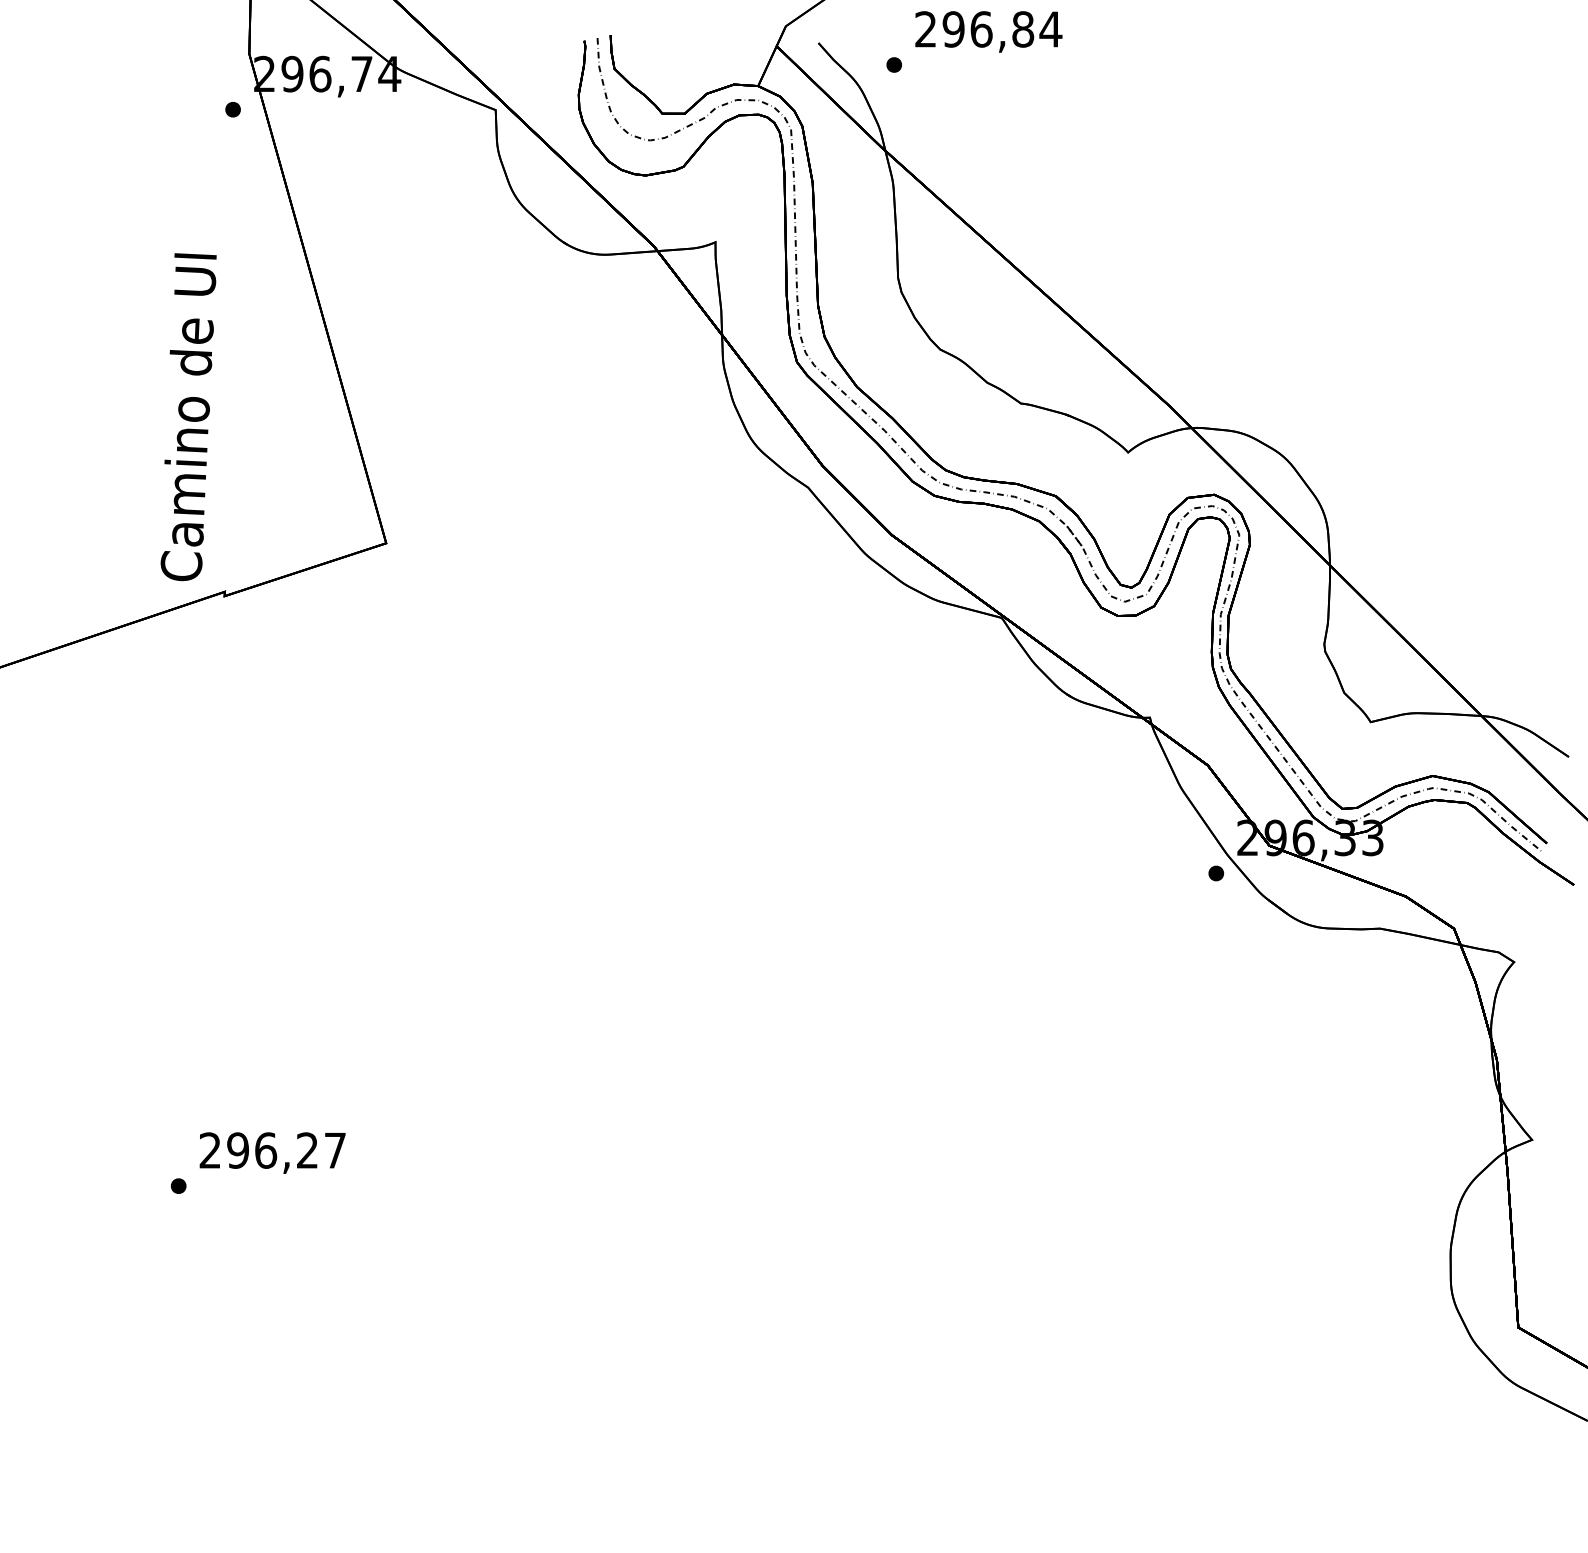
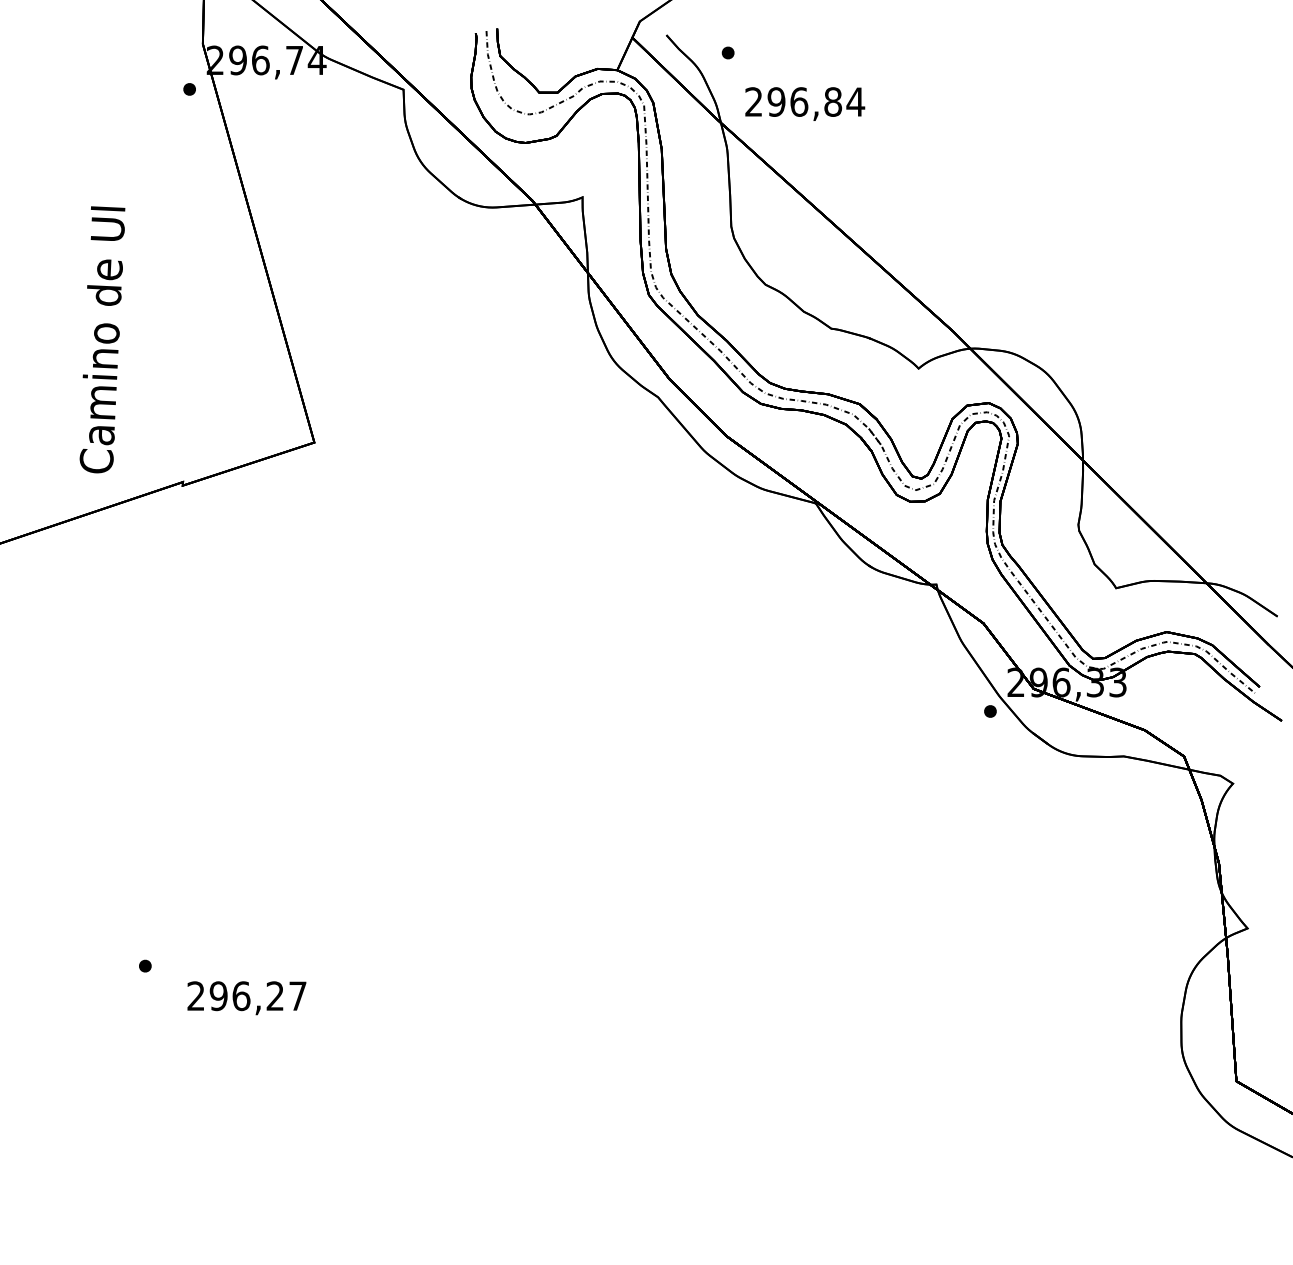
text: (989, 31) -> (805, 103), moved
text: (188, 416) -> (102, 339), moved
text: (272, 1153) -> (246, 998), moved

